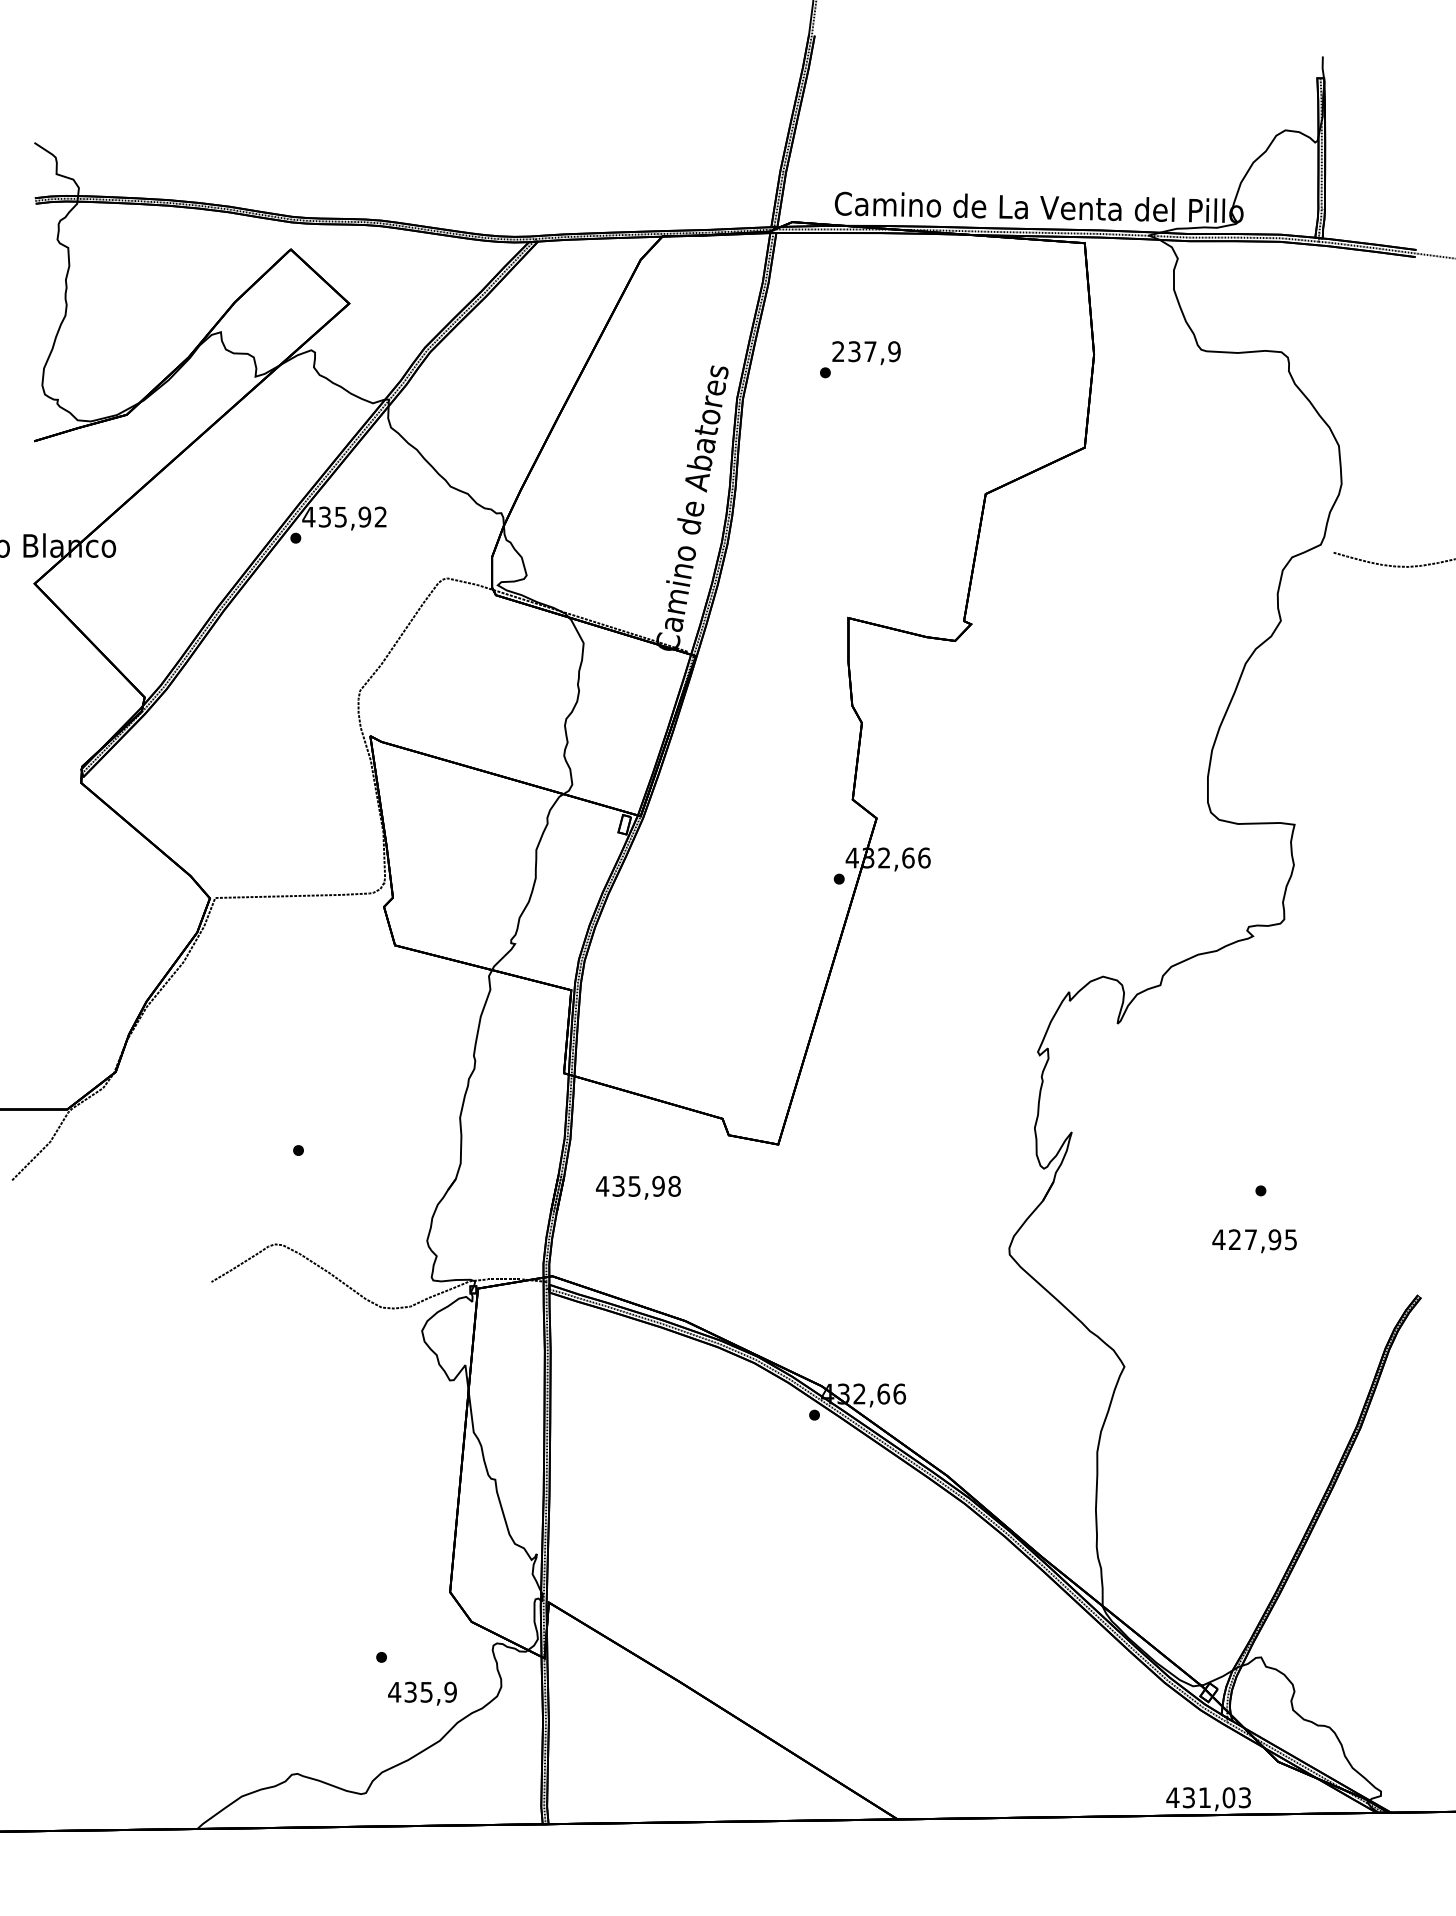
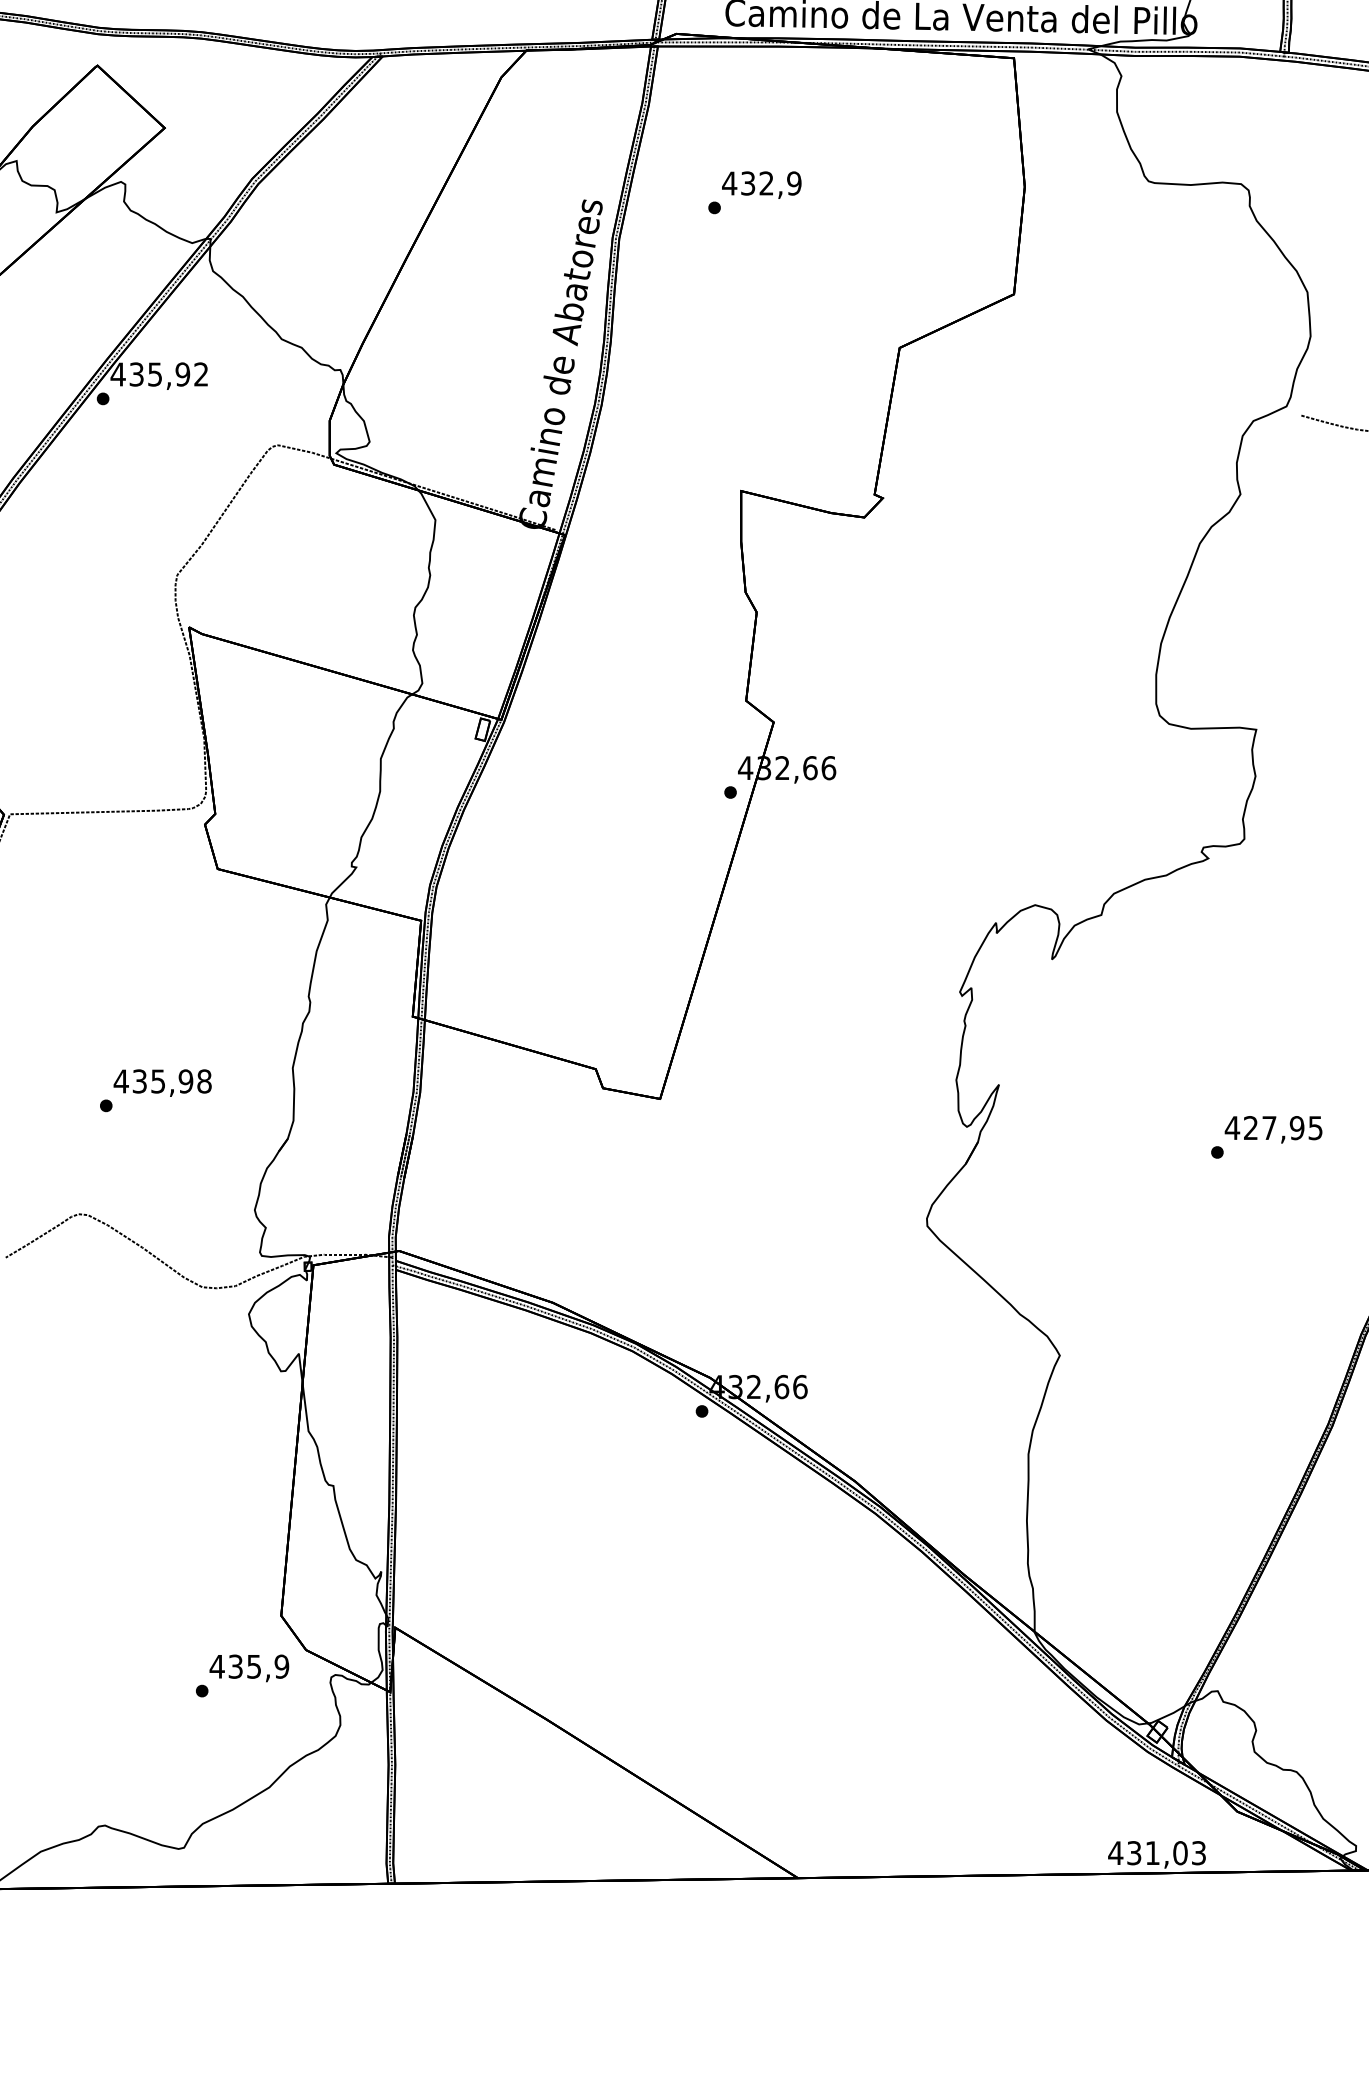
text: (853, 351) -> (747, 183), 237,9 -> 432,9
text: (638, 1187) -> (162, 1082), moved
text: (1254, 1241) -> (1273, 1130), moved
text: (422, 1693) -> (249, 1668), moved

